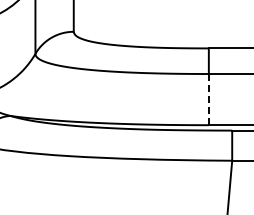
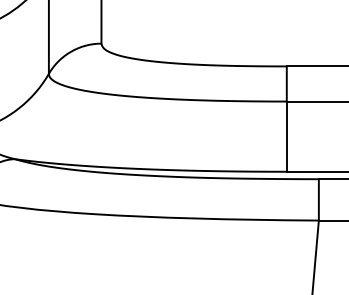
line: (208, 99) -> (286, 136), dashed -> solid

